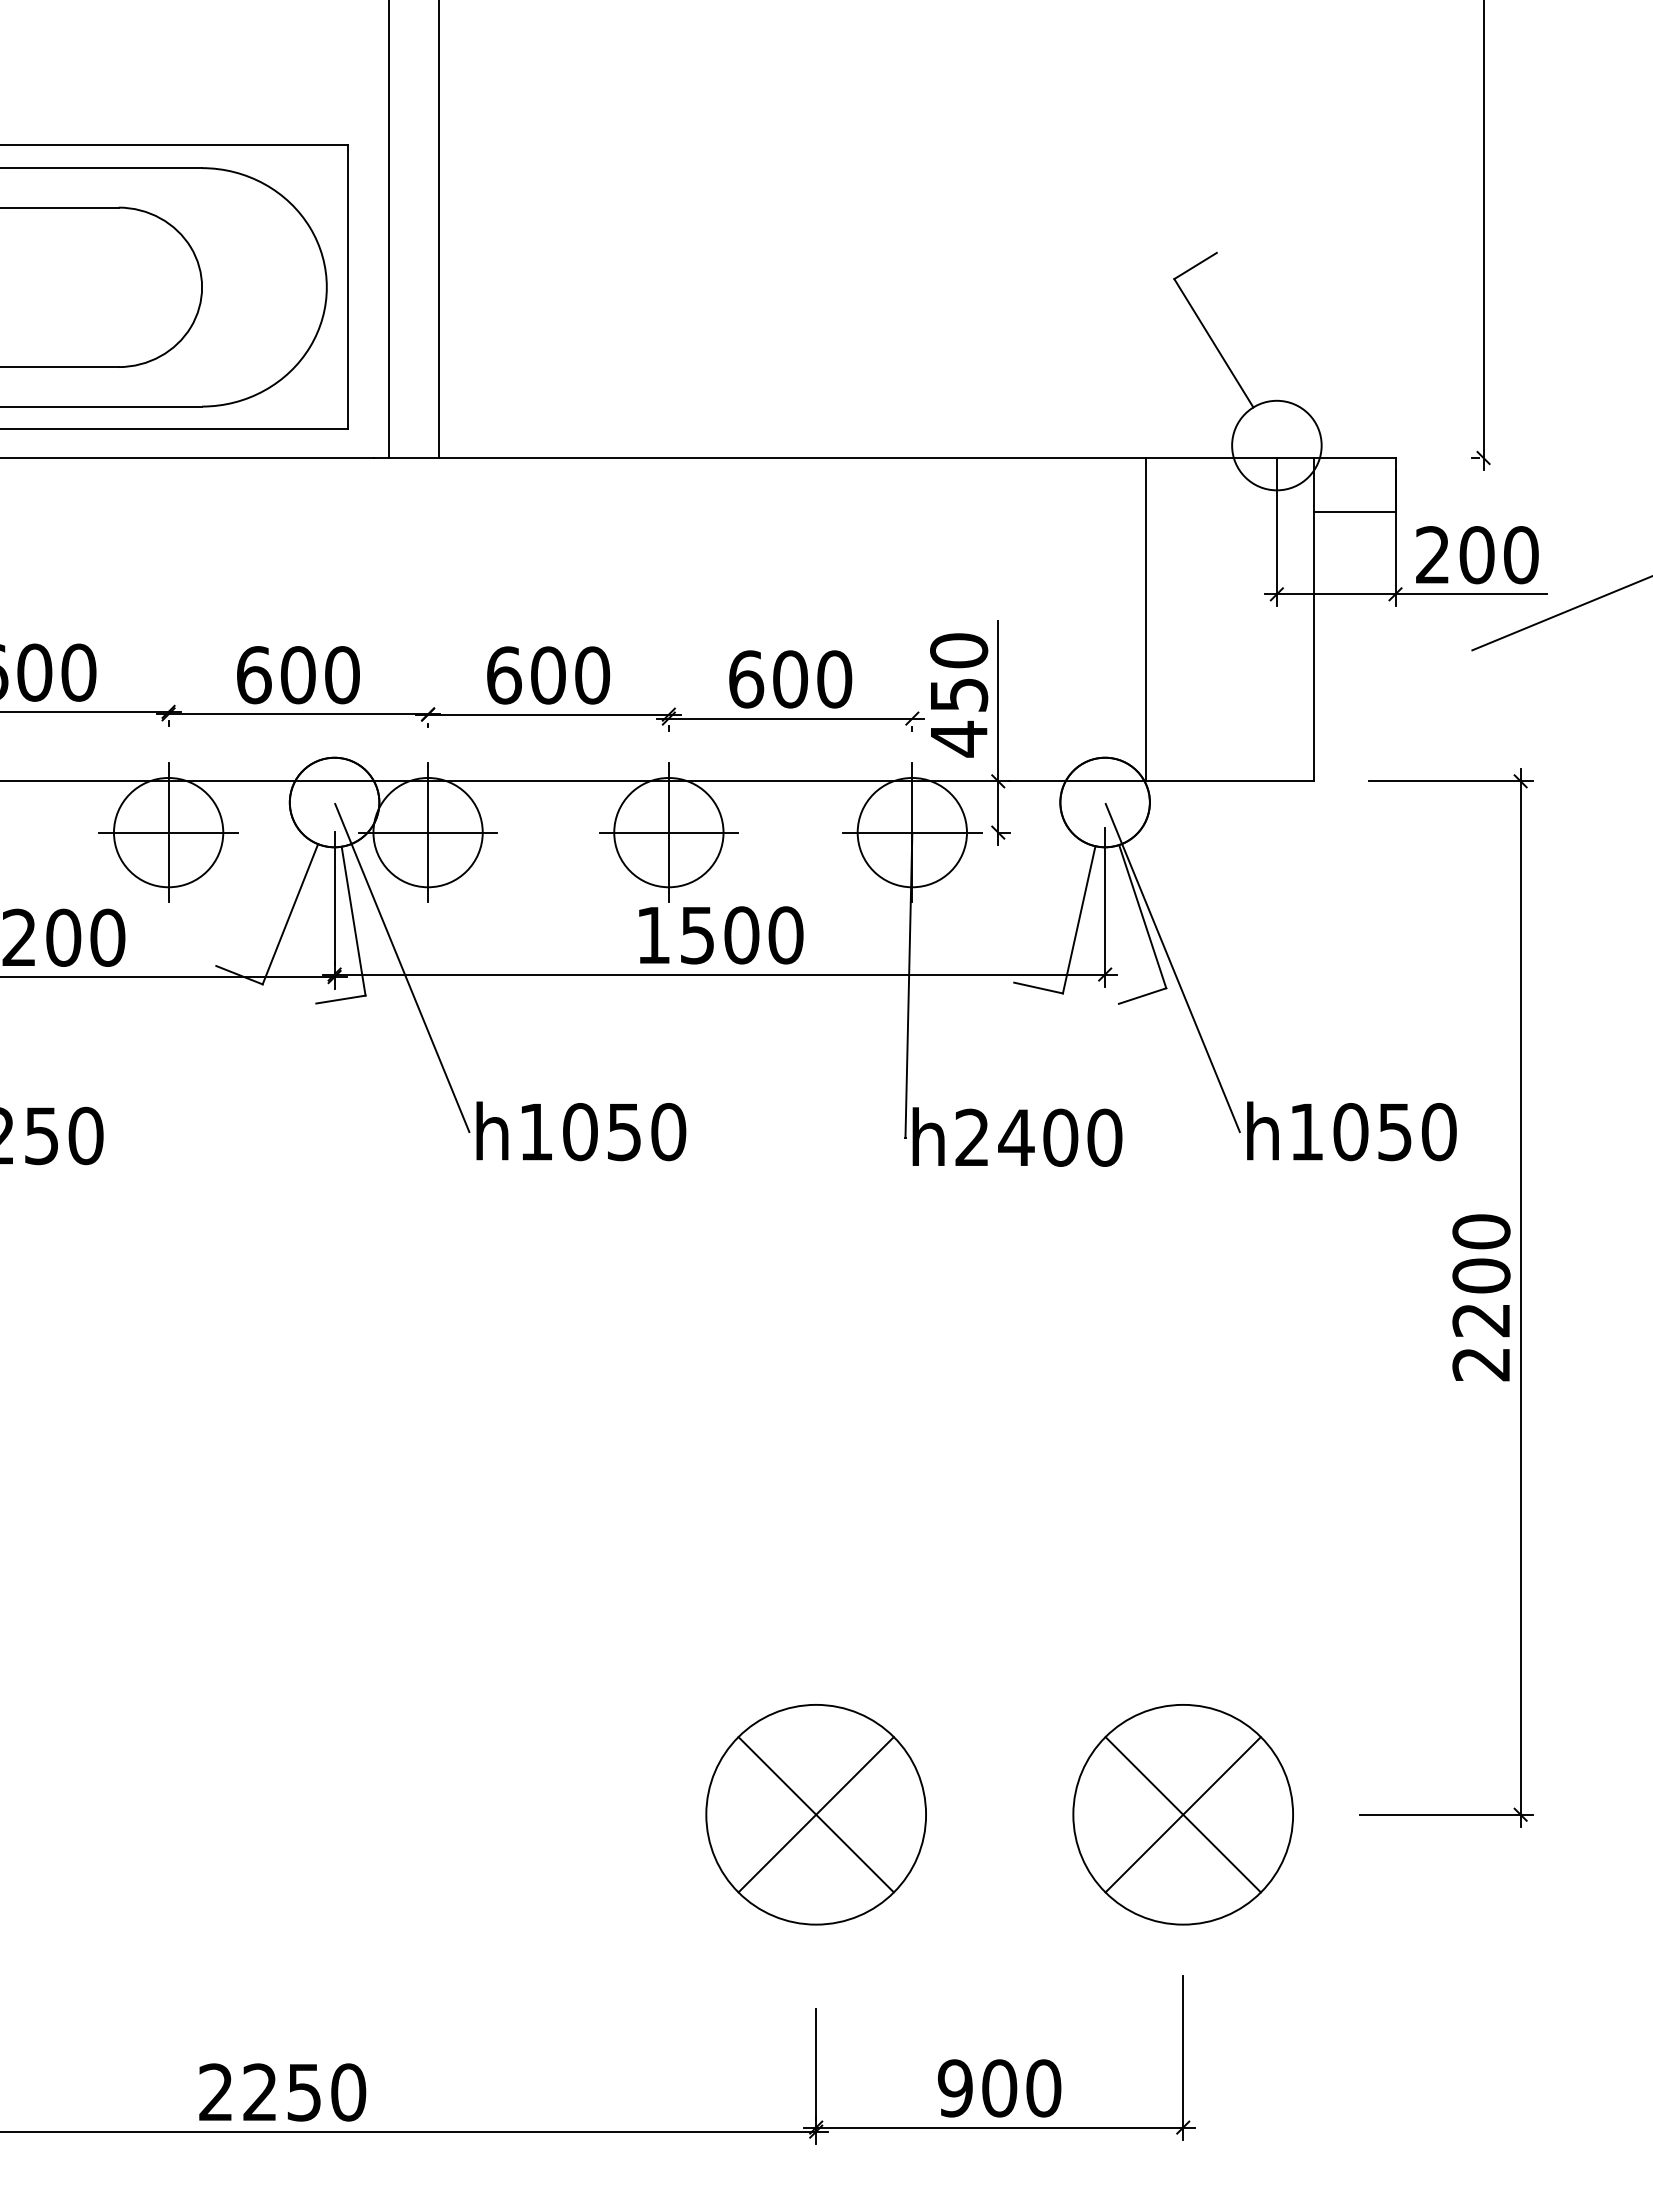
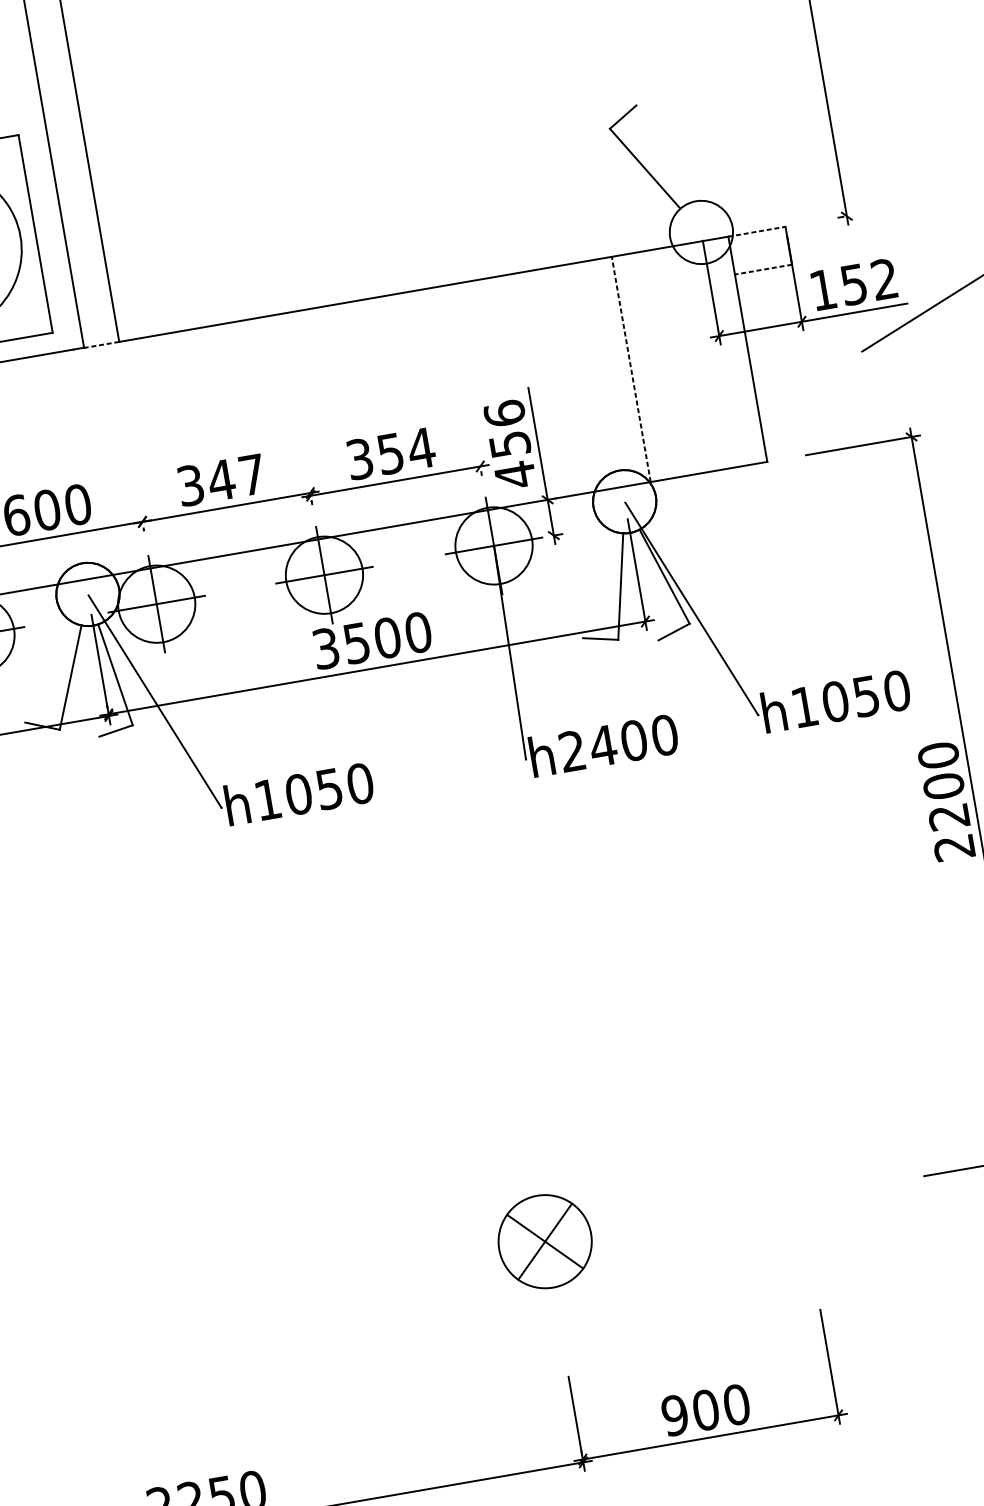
line: (413, 458) -> (101, 345), solid -> dashed
line: (1354, 458) -> (757, 232), solid -> dashed
line: (1354, 512) -> (763, 269), solid -> dashed
text: (1477, 555) -> (854, 284), 200 -> 152
line: (1146, 619) -> (631, 369), solid -> dashed
text: (959, 650) -> (504, 413), 450 -> 456
text: (548, 675) -> (221, 480), 600 -> 347
text: (790, 679) -> (390, 453), 600 -> 354
text: (653, 935) -> (326, 648), 1500 -> 3500
part: (815, 1814) -> (544, 1241), size x0.6
part: (1182, 1814) -> (800, 1197), removed

